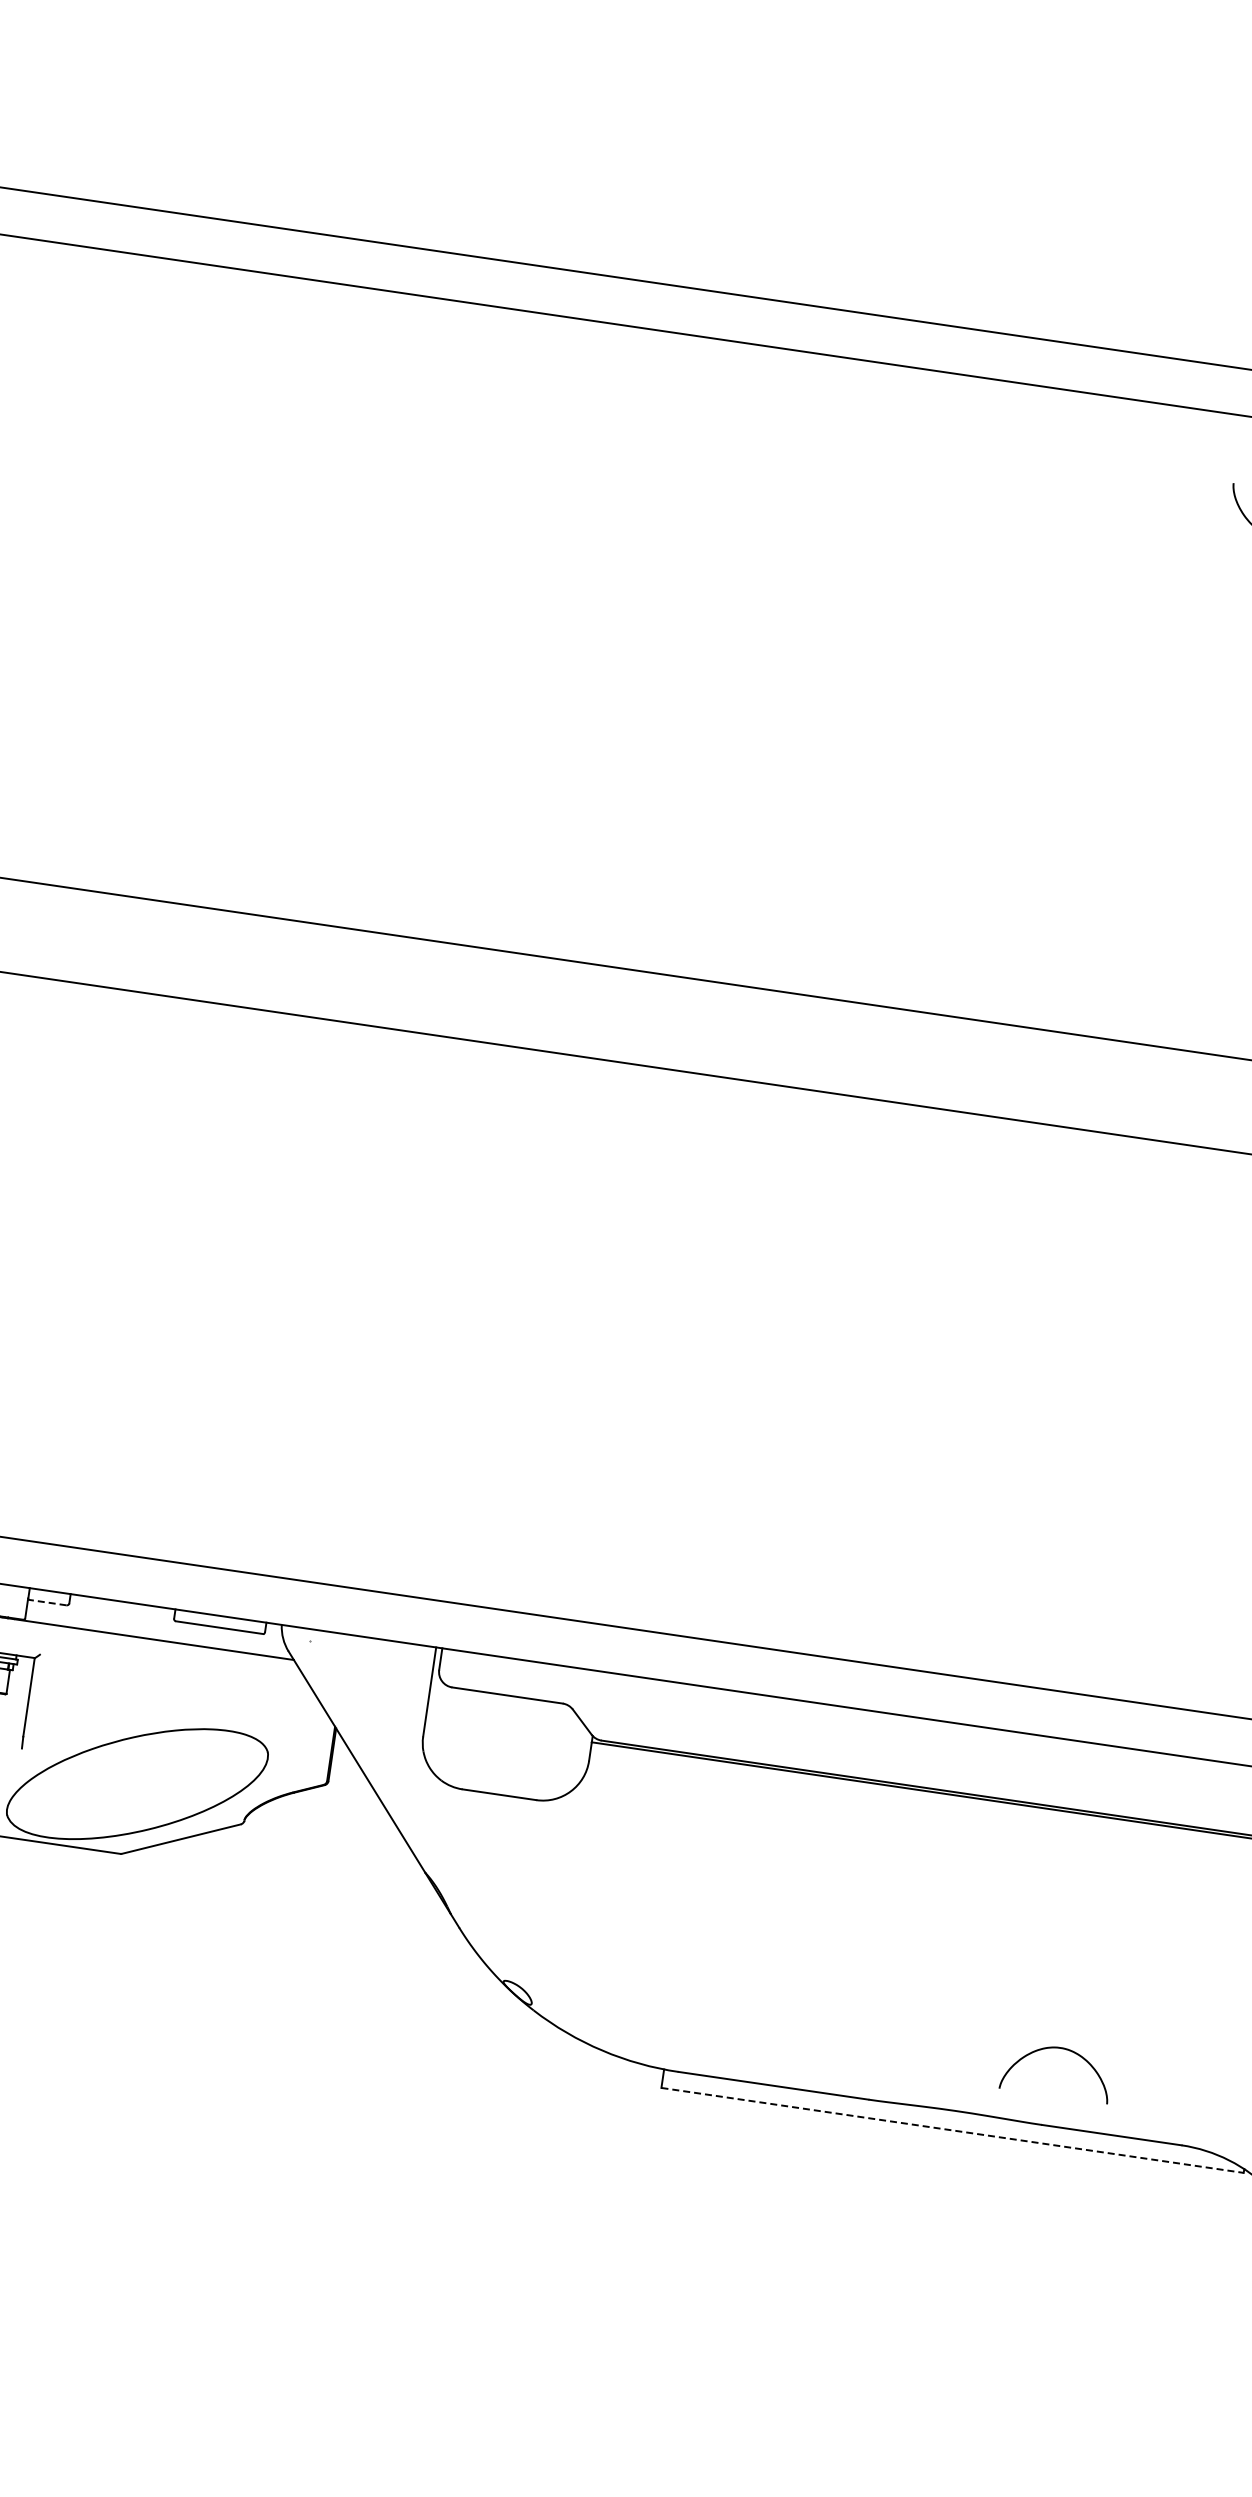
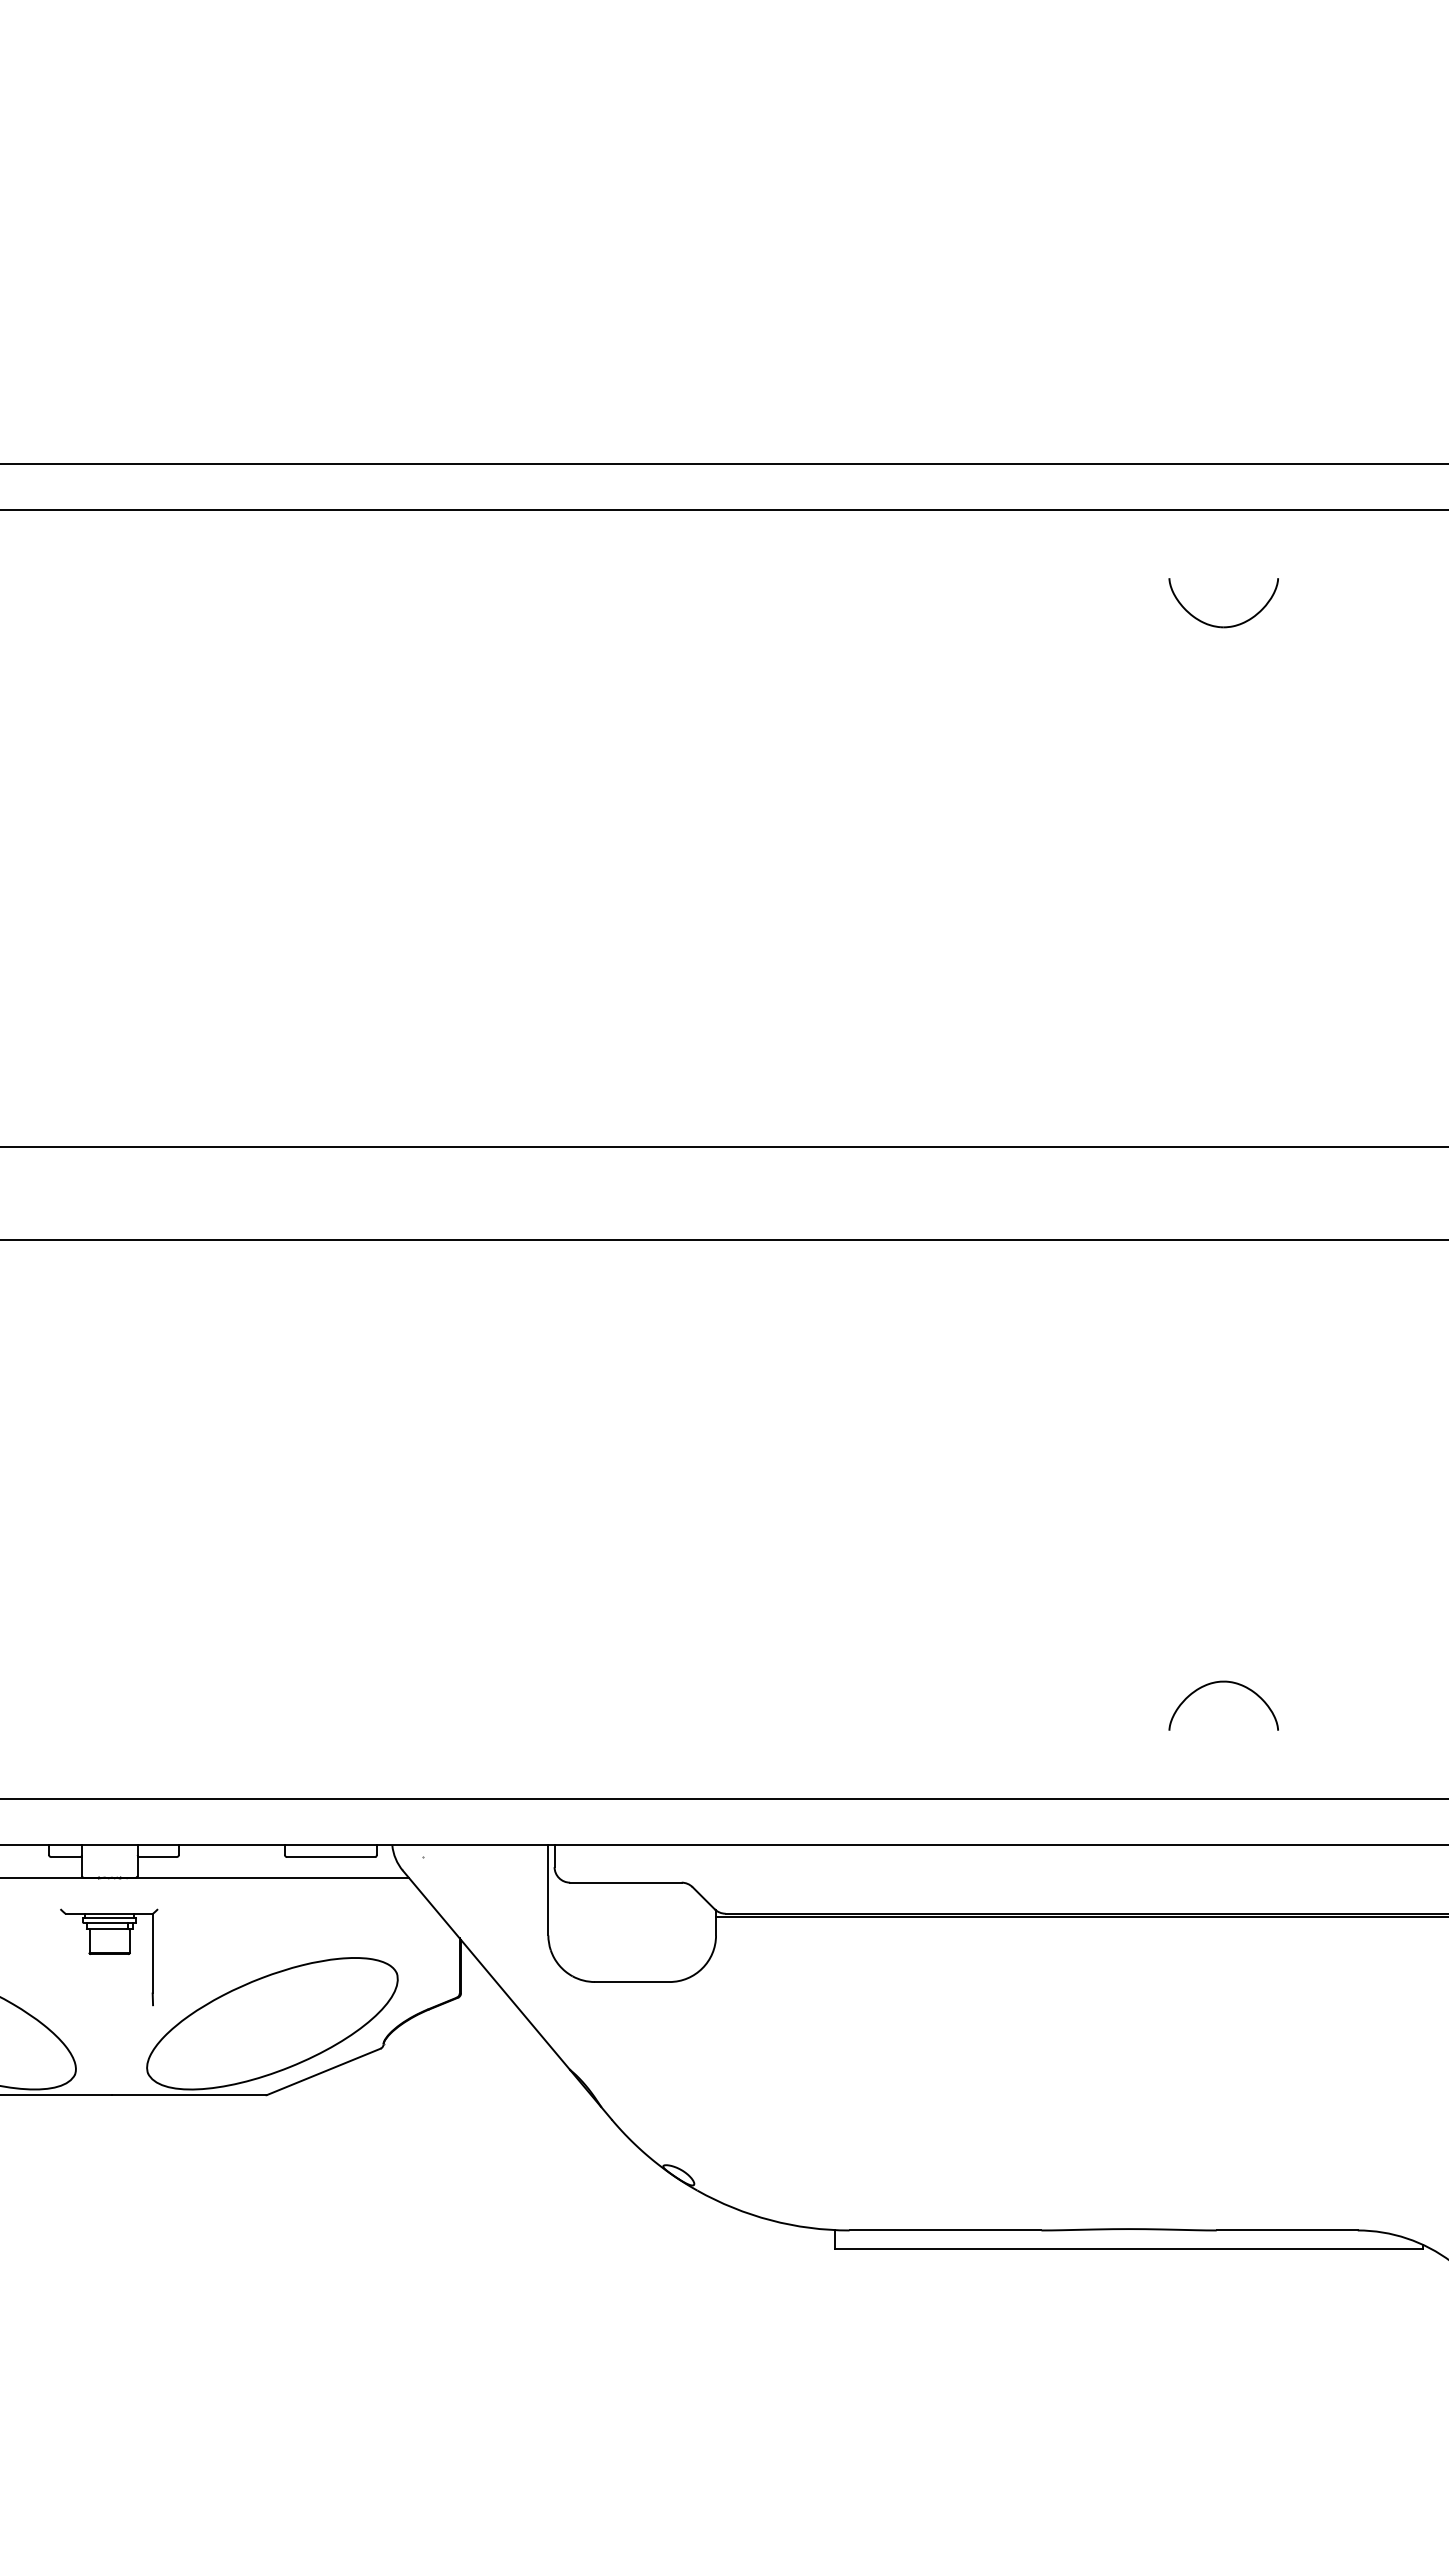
line: (46, 1602) -> (156, 1857), dashed -> solid
curve: (1059, 2048) -> (1223, 1682), moved
line: (953, 2130) -> (1129, 2248), dashed -> solid

